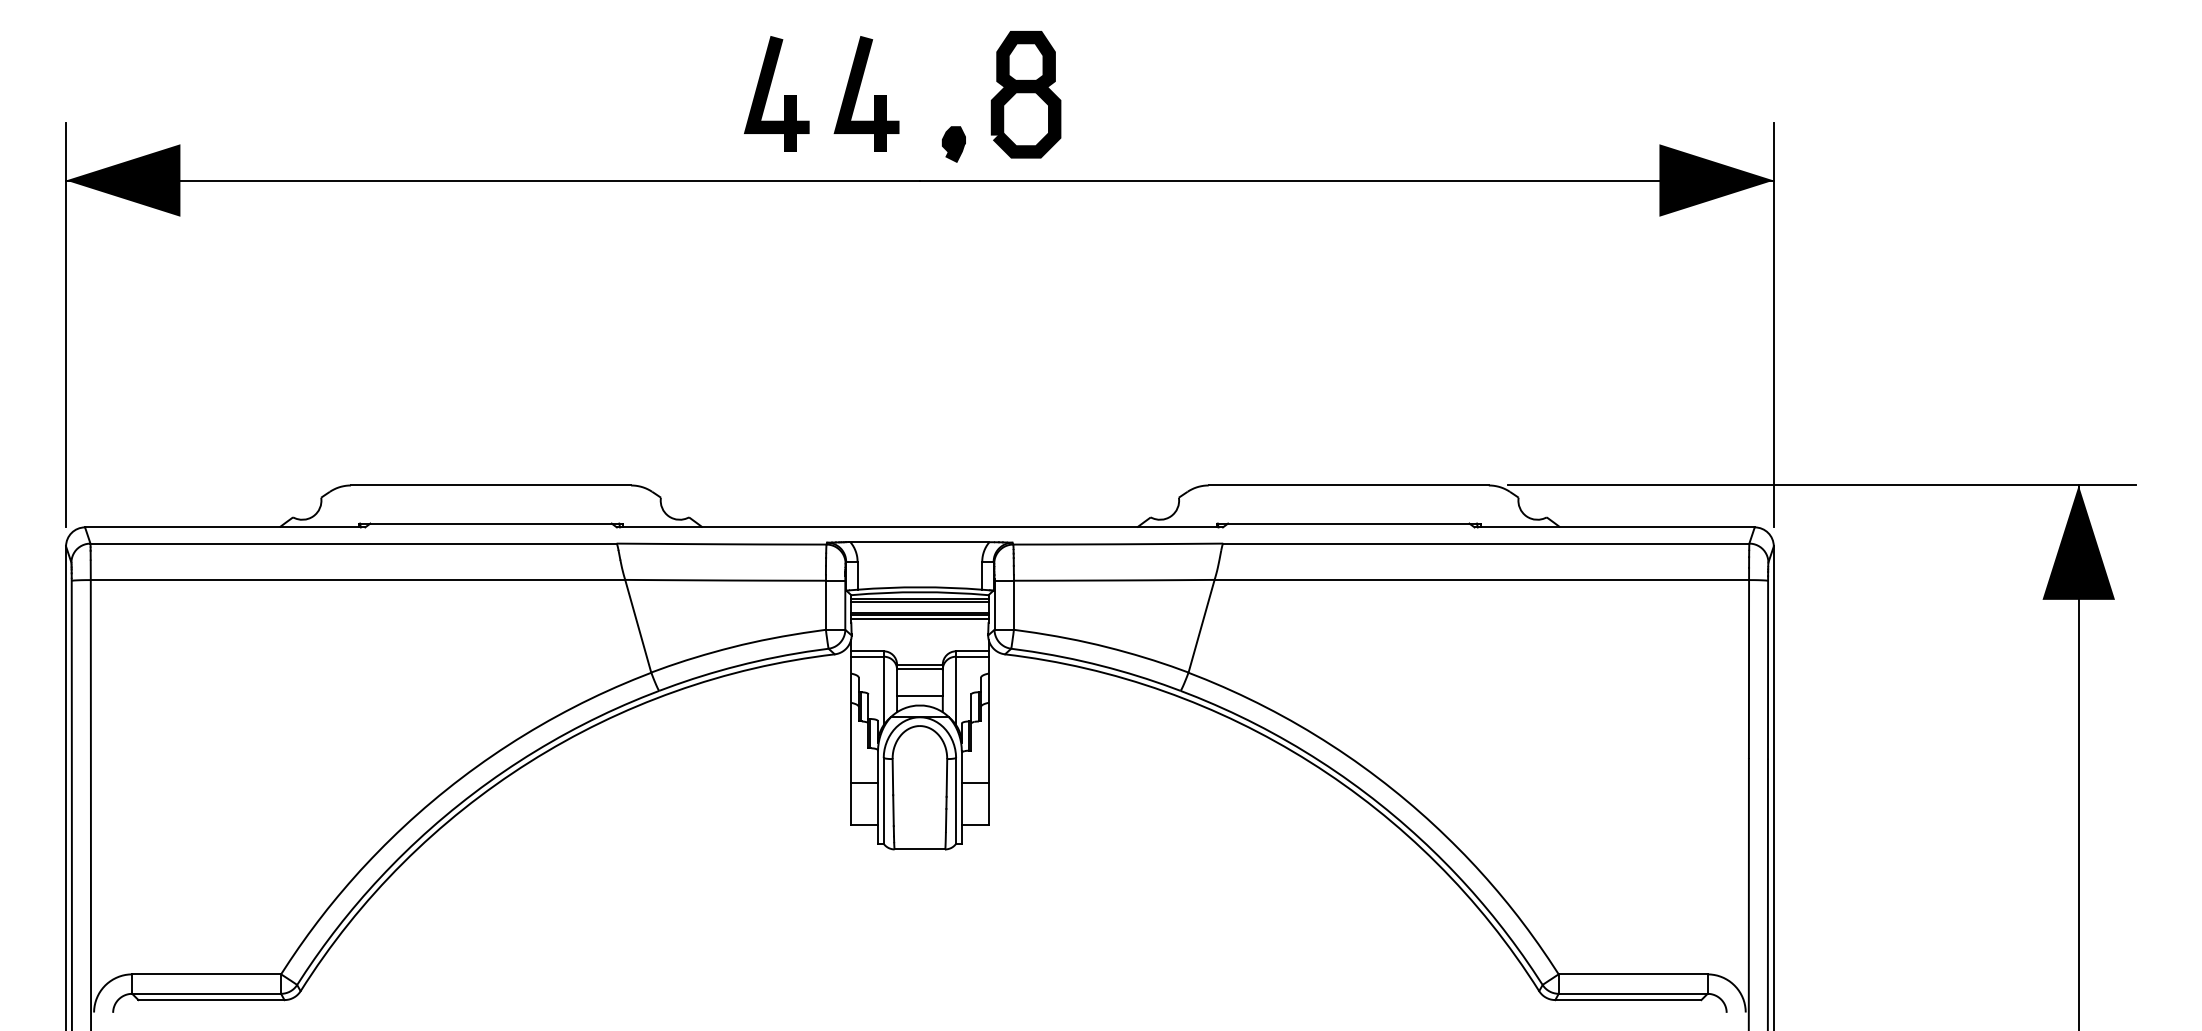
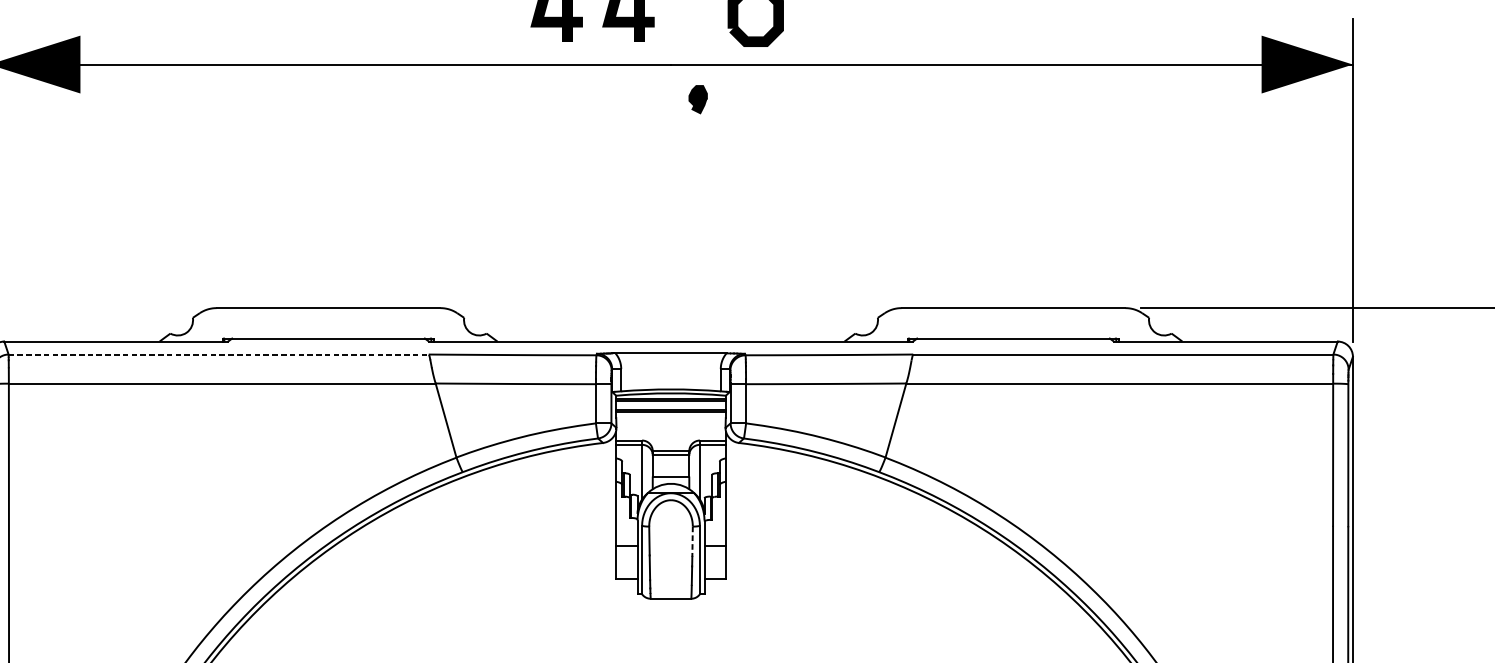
part: (953, 144) -> (697, 99), moved
line: (354, 543) -> (219, 354), solid -> dashed
line: (919, 618) -> (670, 414), removed
line: (946, 777) -> (692, 541), solid -> dashed

